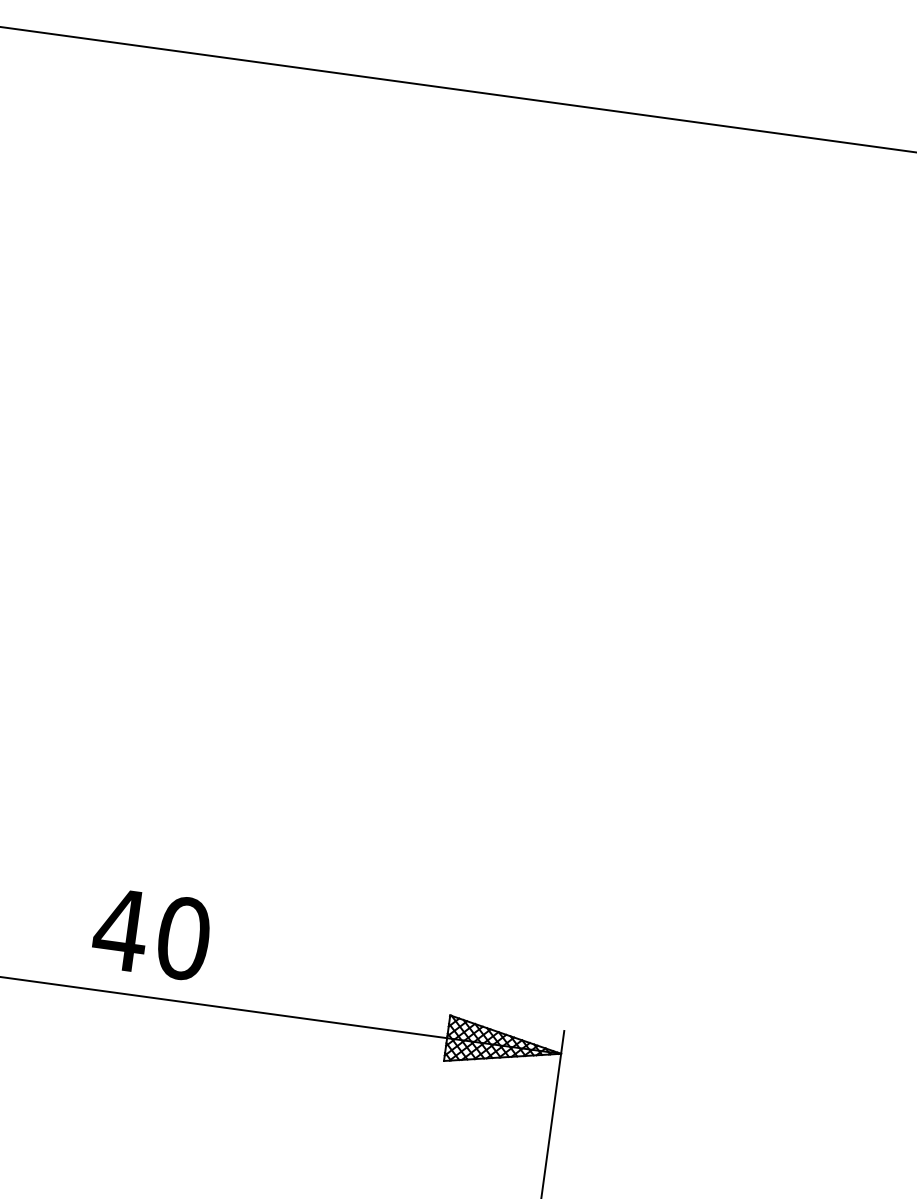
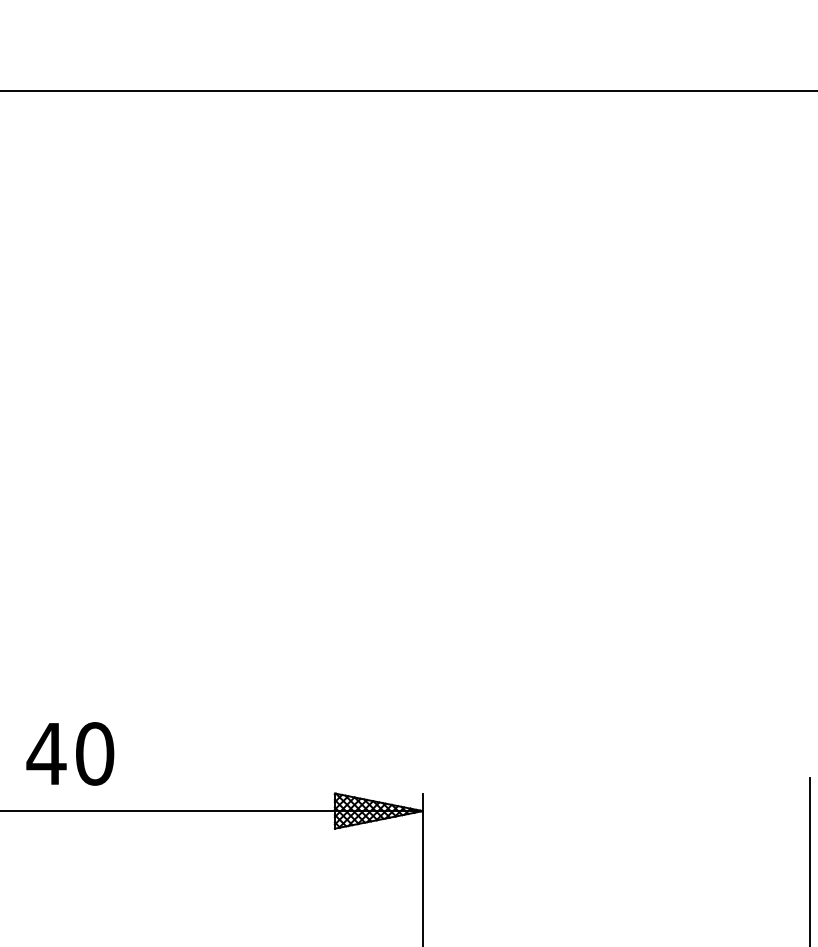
text: (152, 933) -> (70, 753), moved

